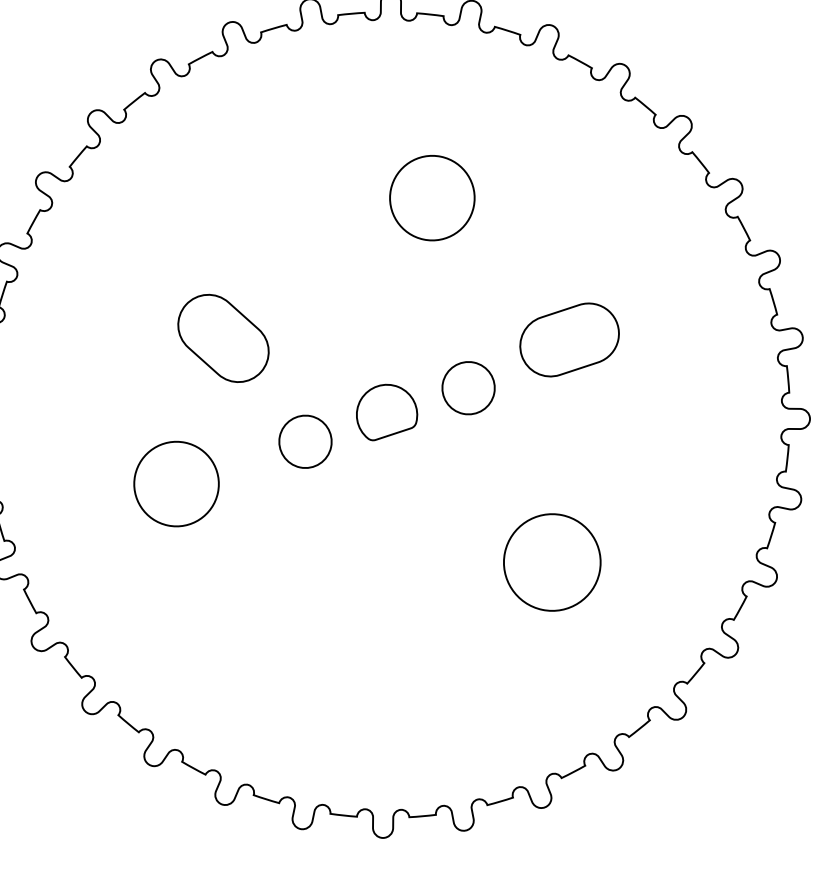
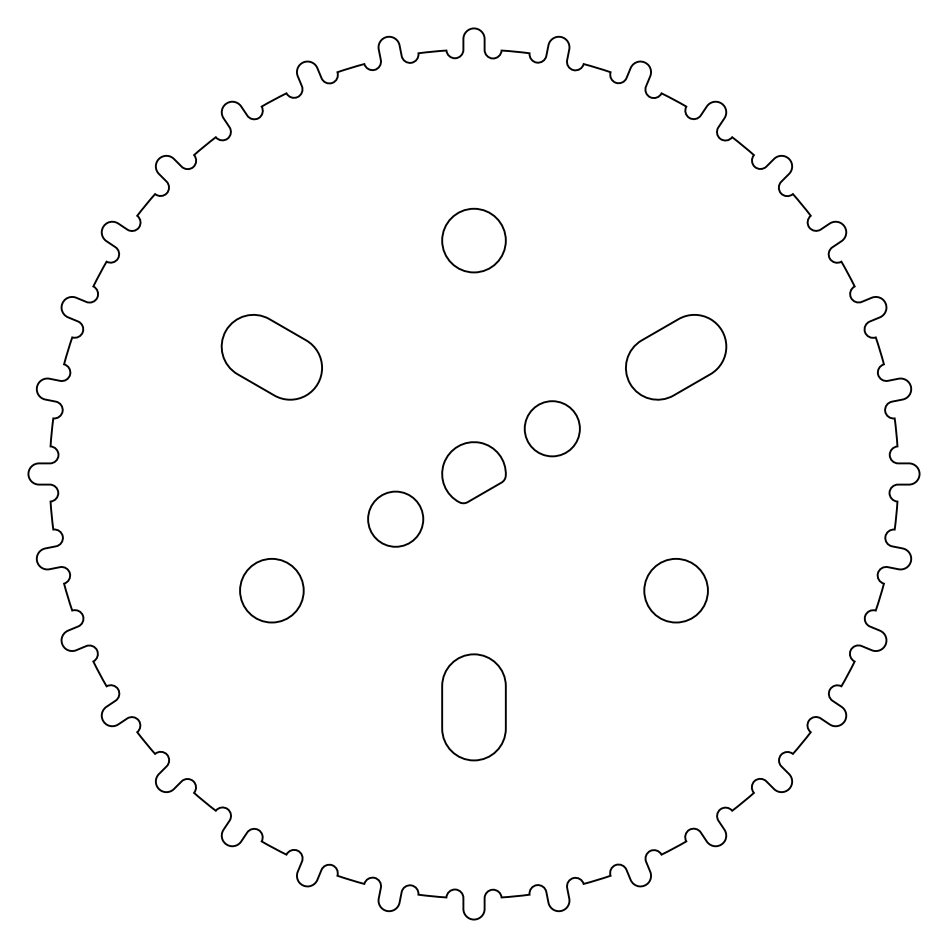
circle: (431, 197) -> (473, 240), size x0.71
part: (223, 338) -> (271, 357), moved
part: (569, 340) -> (676, 357), moved
circle: (176, 483) -> (271, 590), size x0.71
circle: (551, 562) -> (675, 590), size x0.62
part: (341, 631) -> (473, 707), added

